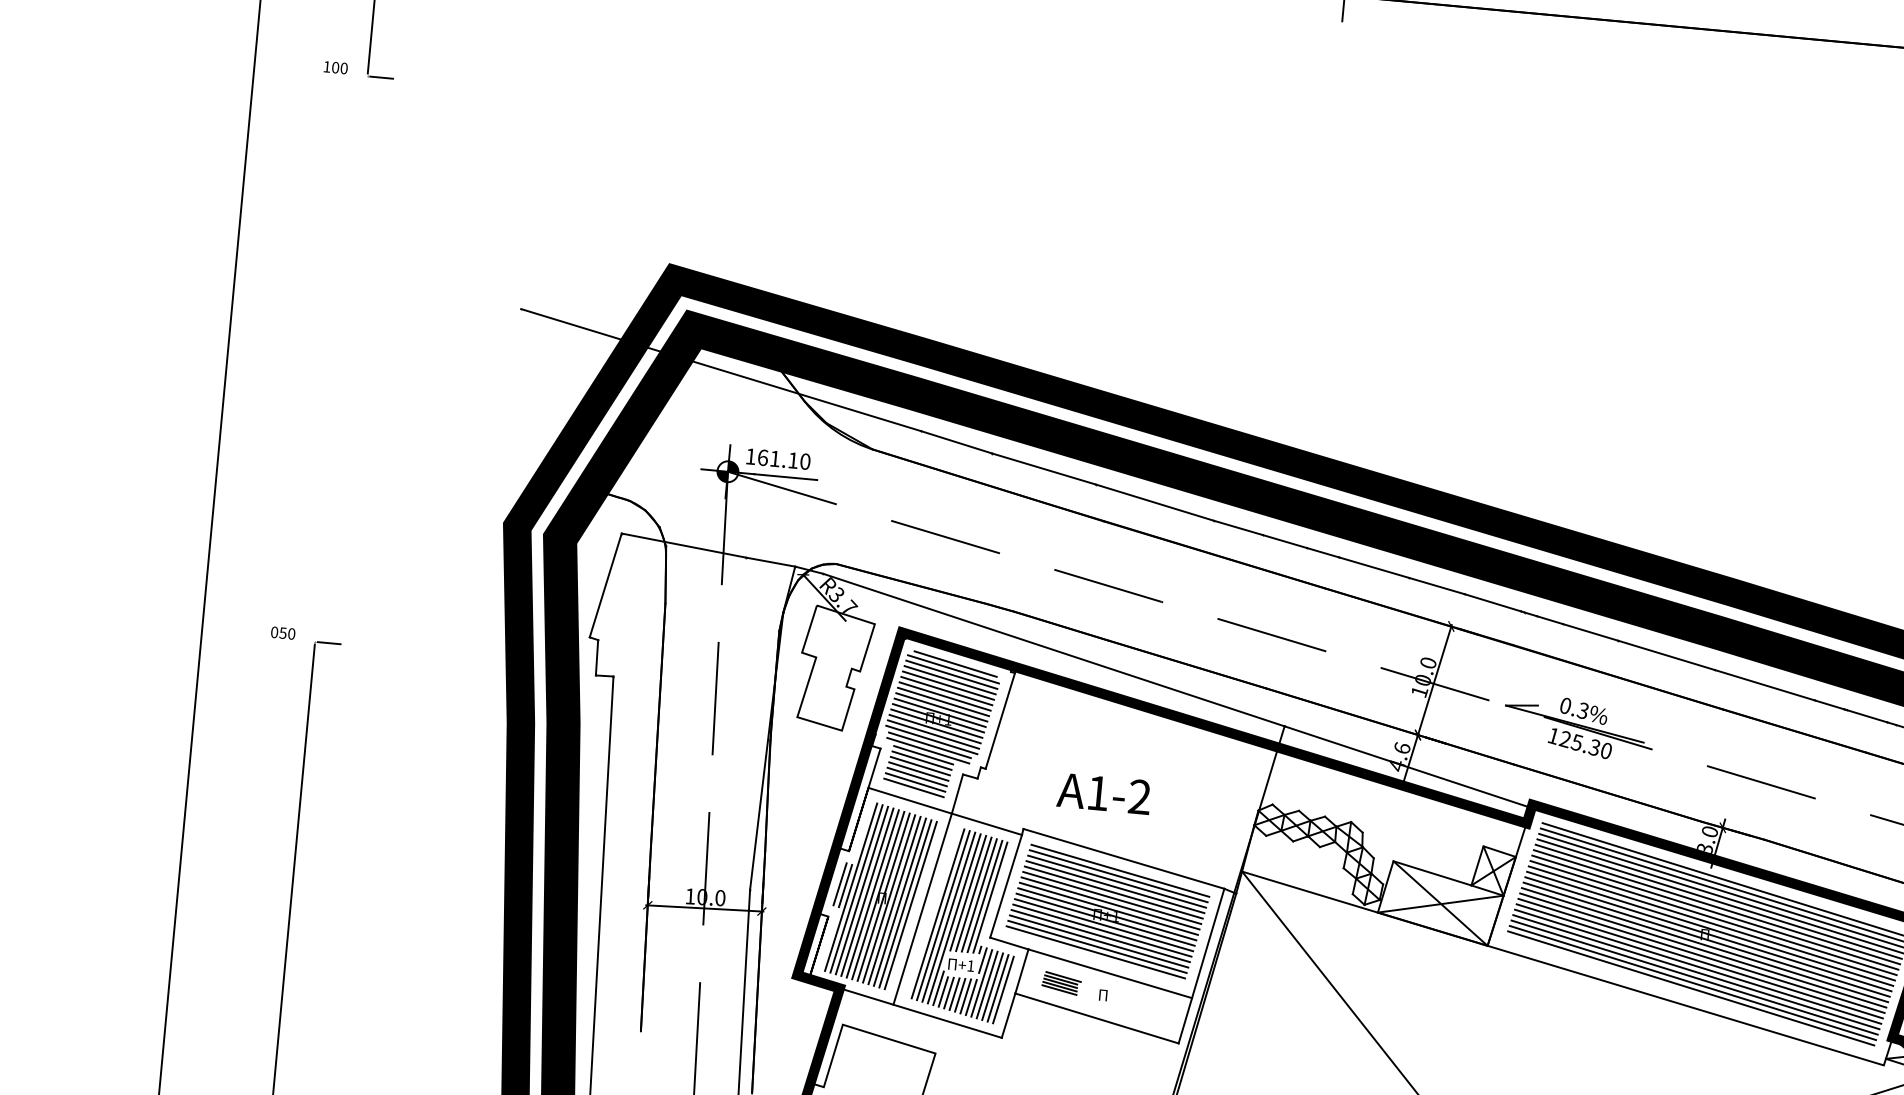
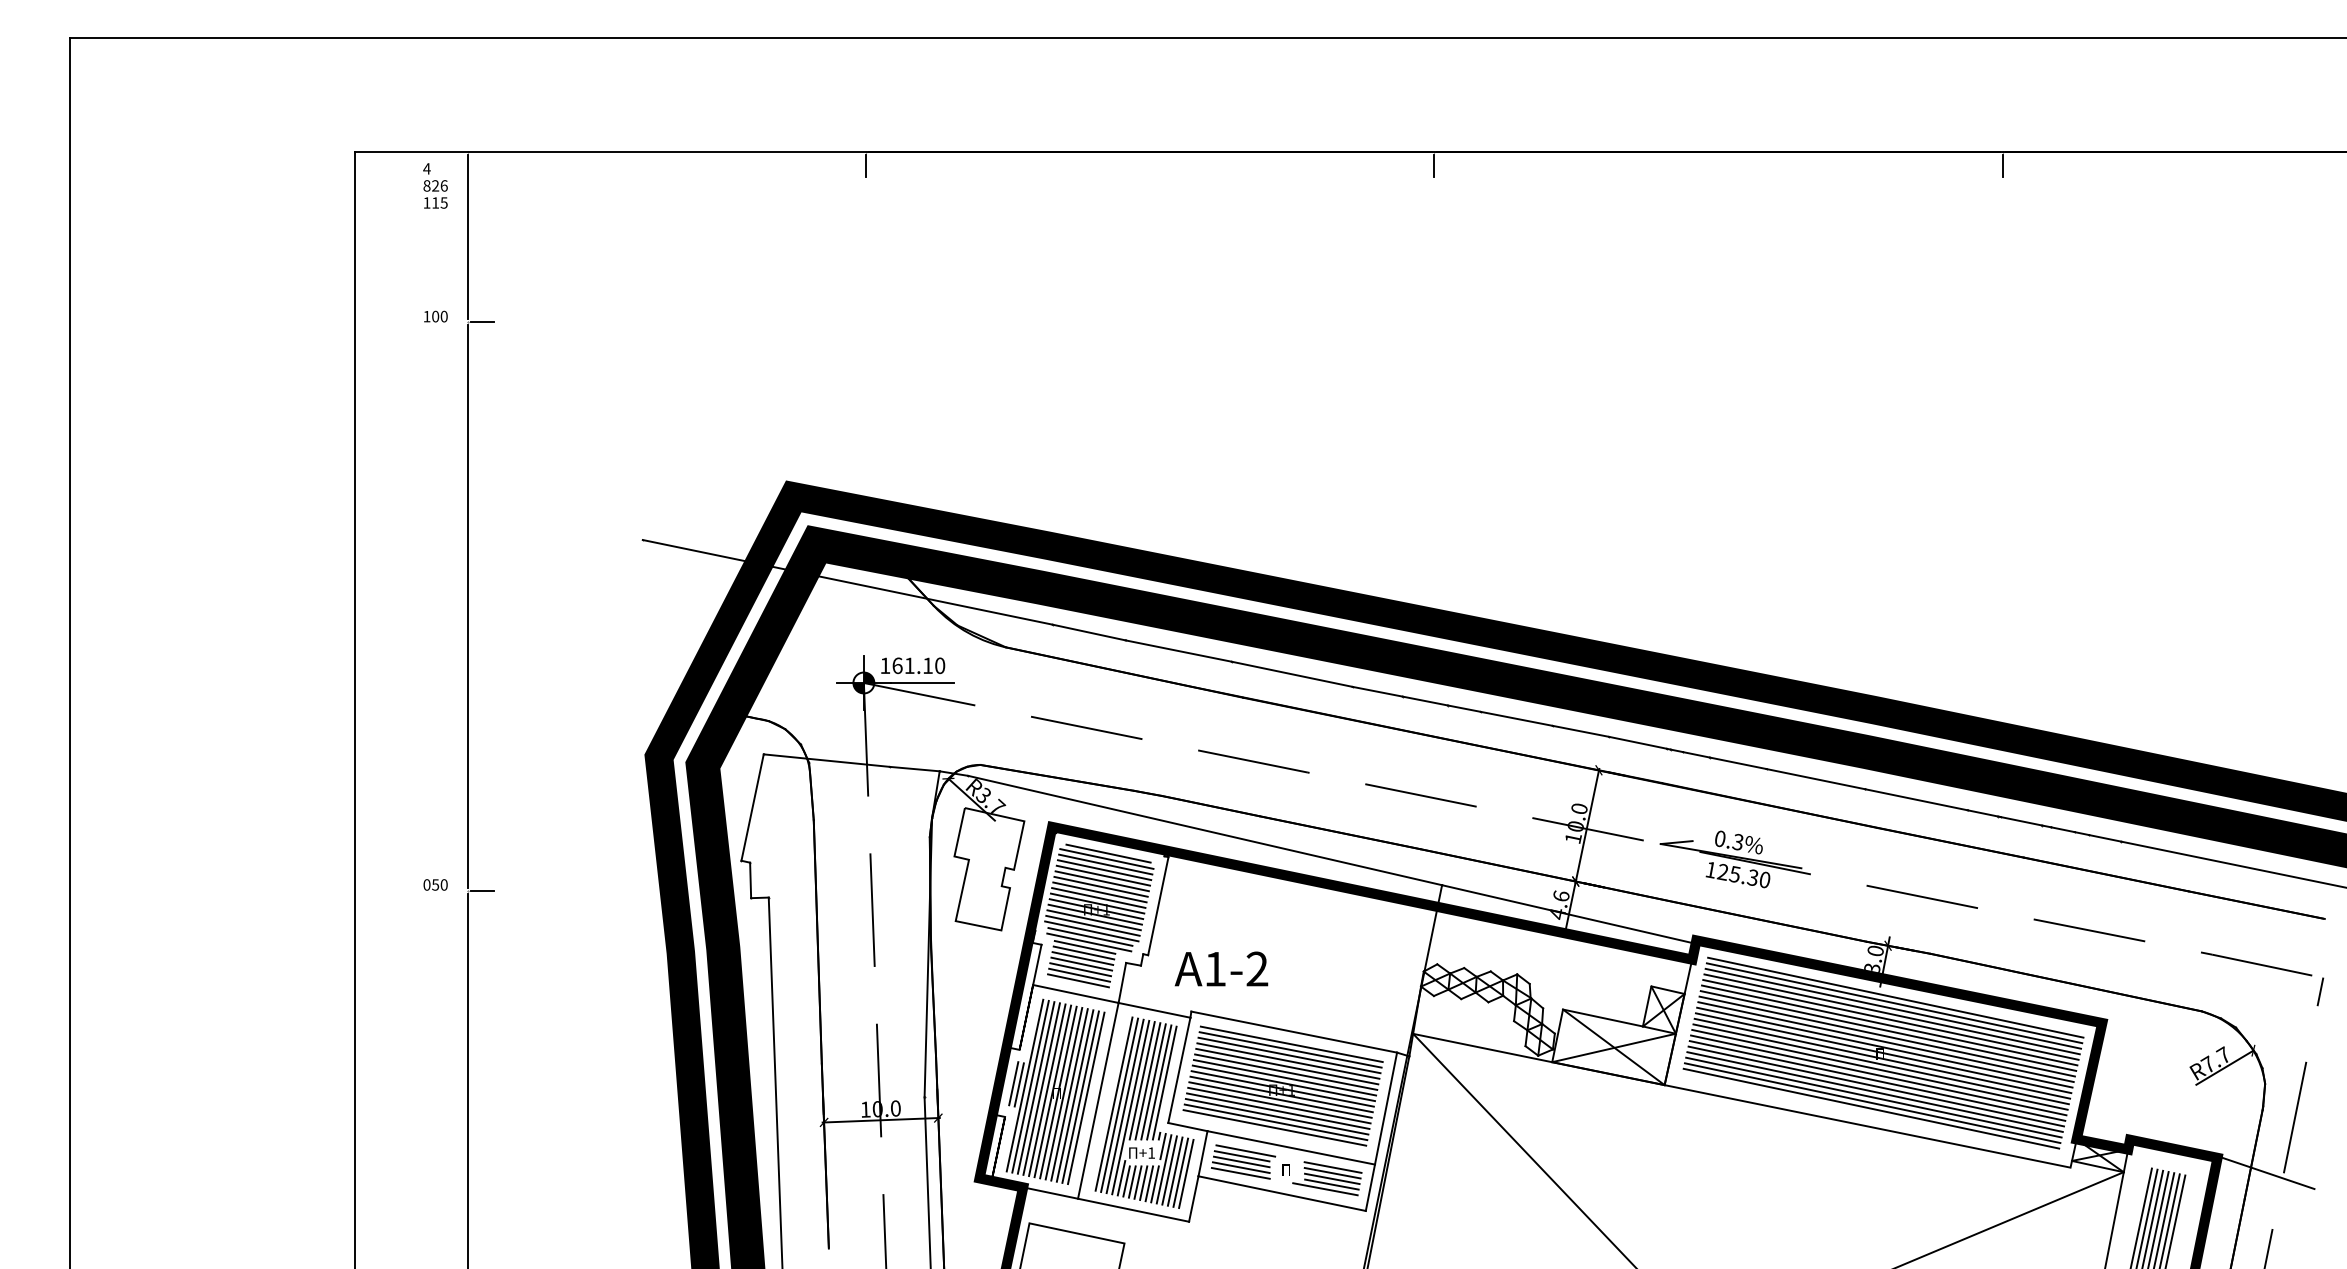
line: (341, 359) -> (468, 606), added
text: (1104, 793) -> (1221, 968), moved
part: (1061, 982) -> (1243, 1161), size x1.67
part: (1143, 1007) -> (1327, 1178), added

